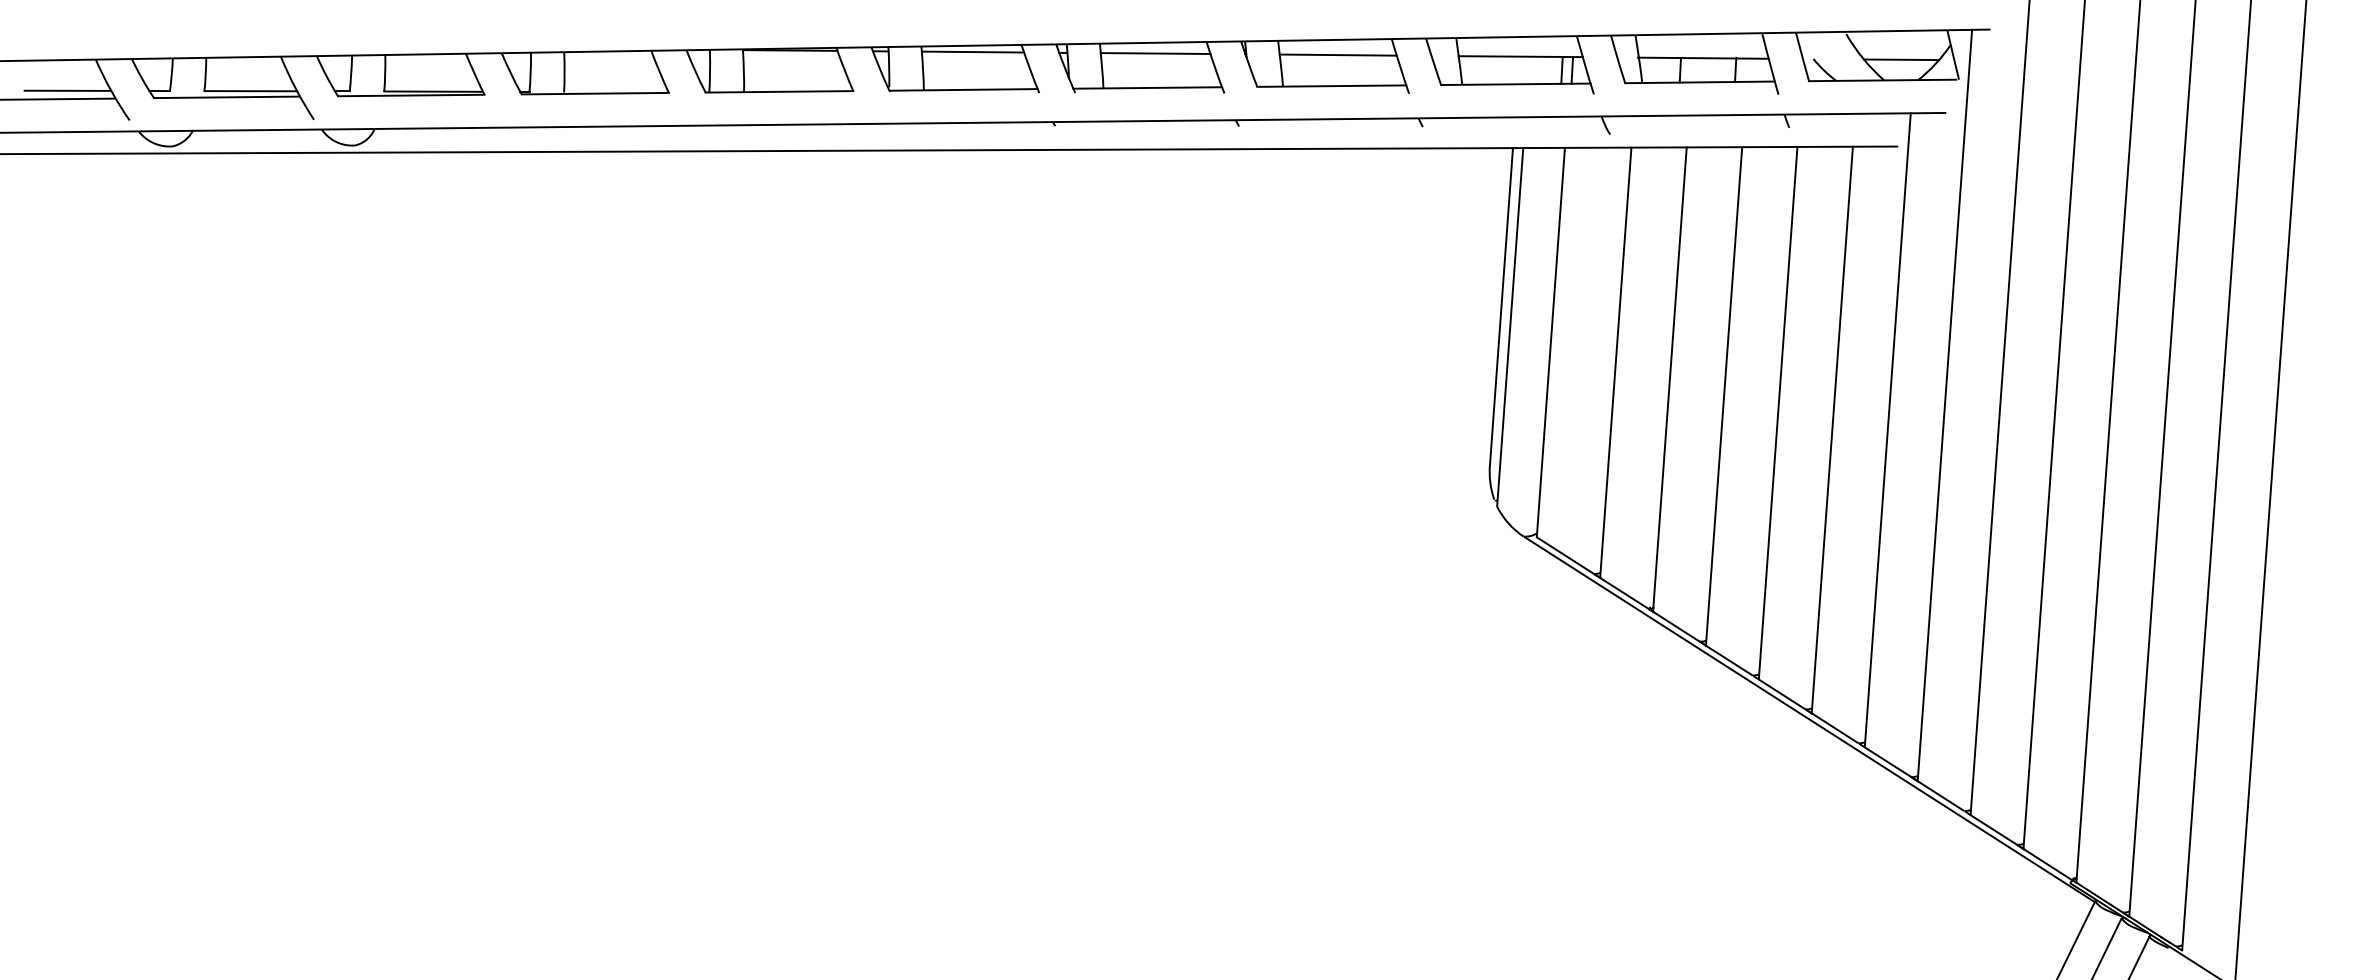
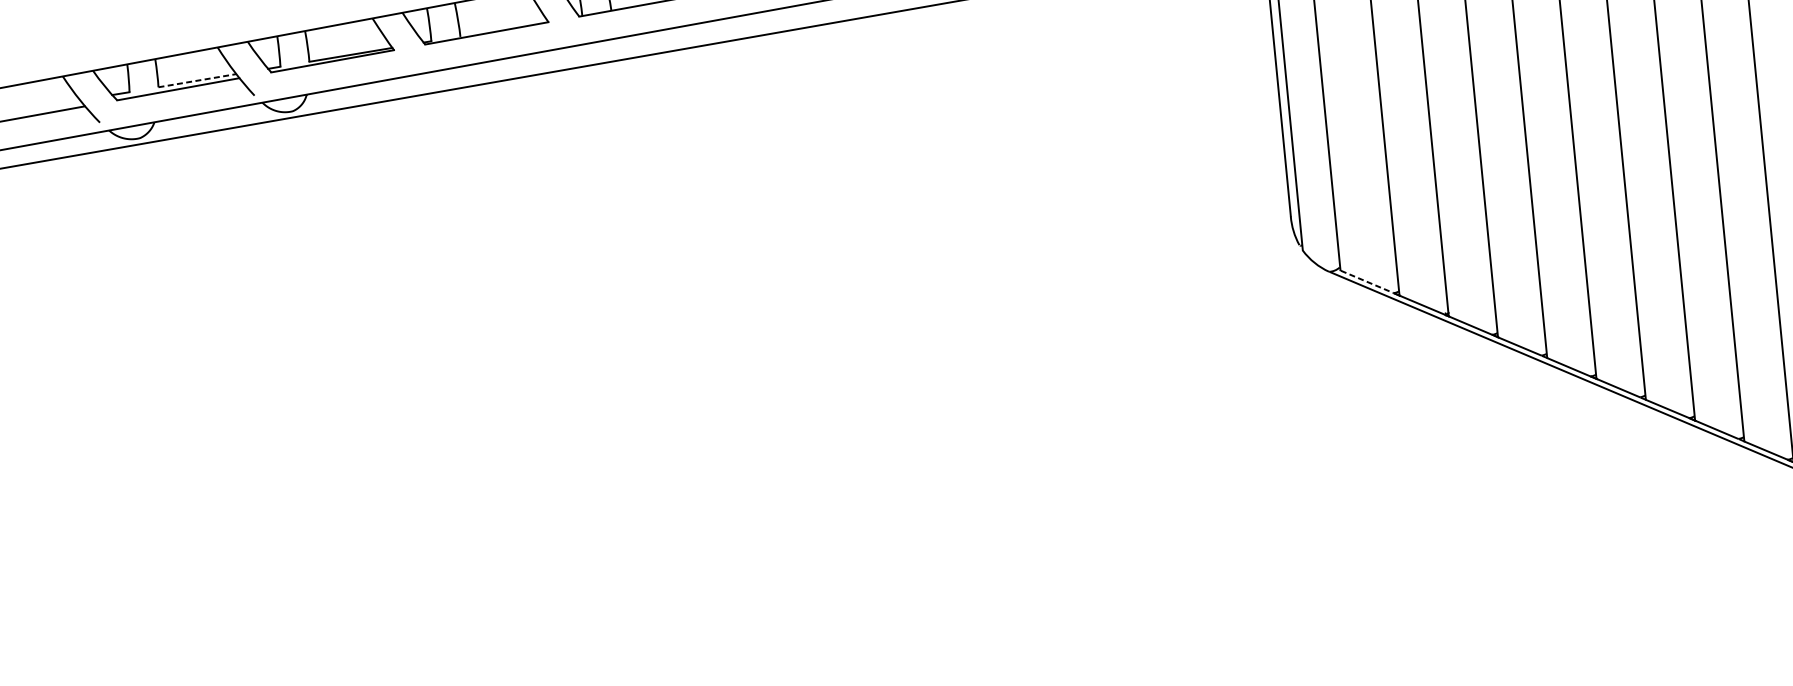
line: (67, 90) -> (43, 106), removed
line: (251, 91) -> (198, 80), solid -> dashed
line: (1565, 555) -> (1367, 281), solid -> dashed

